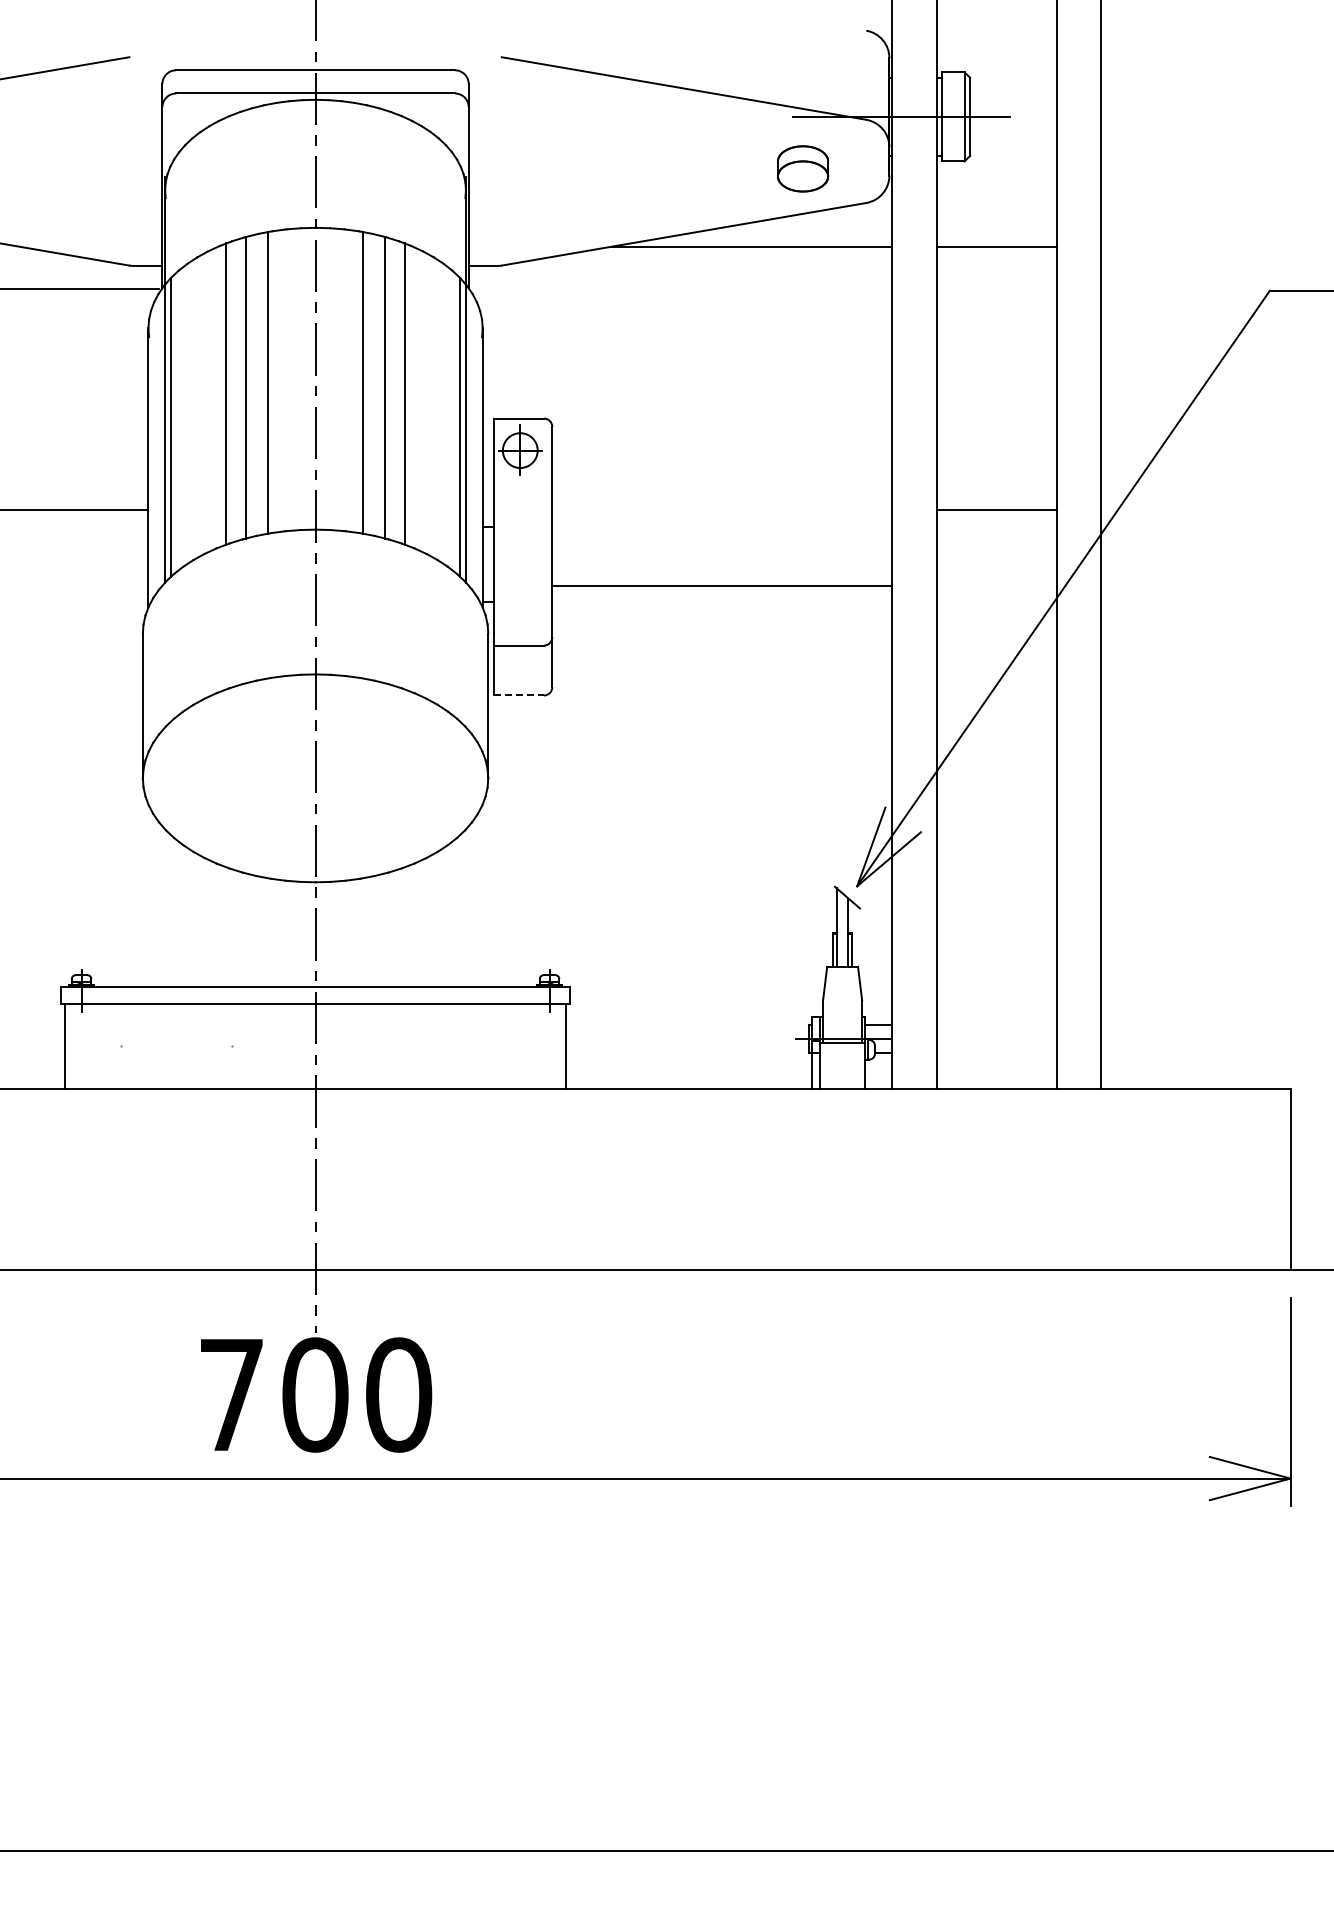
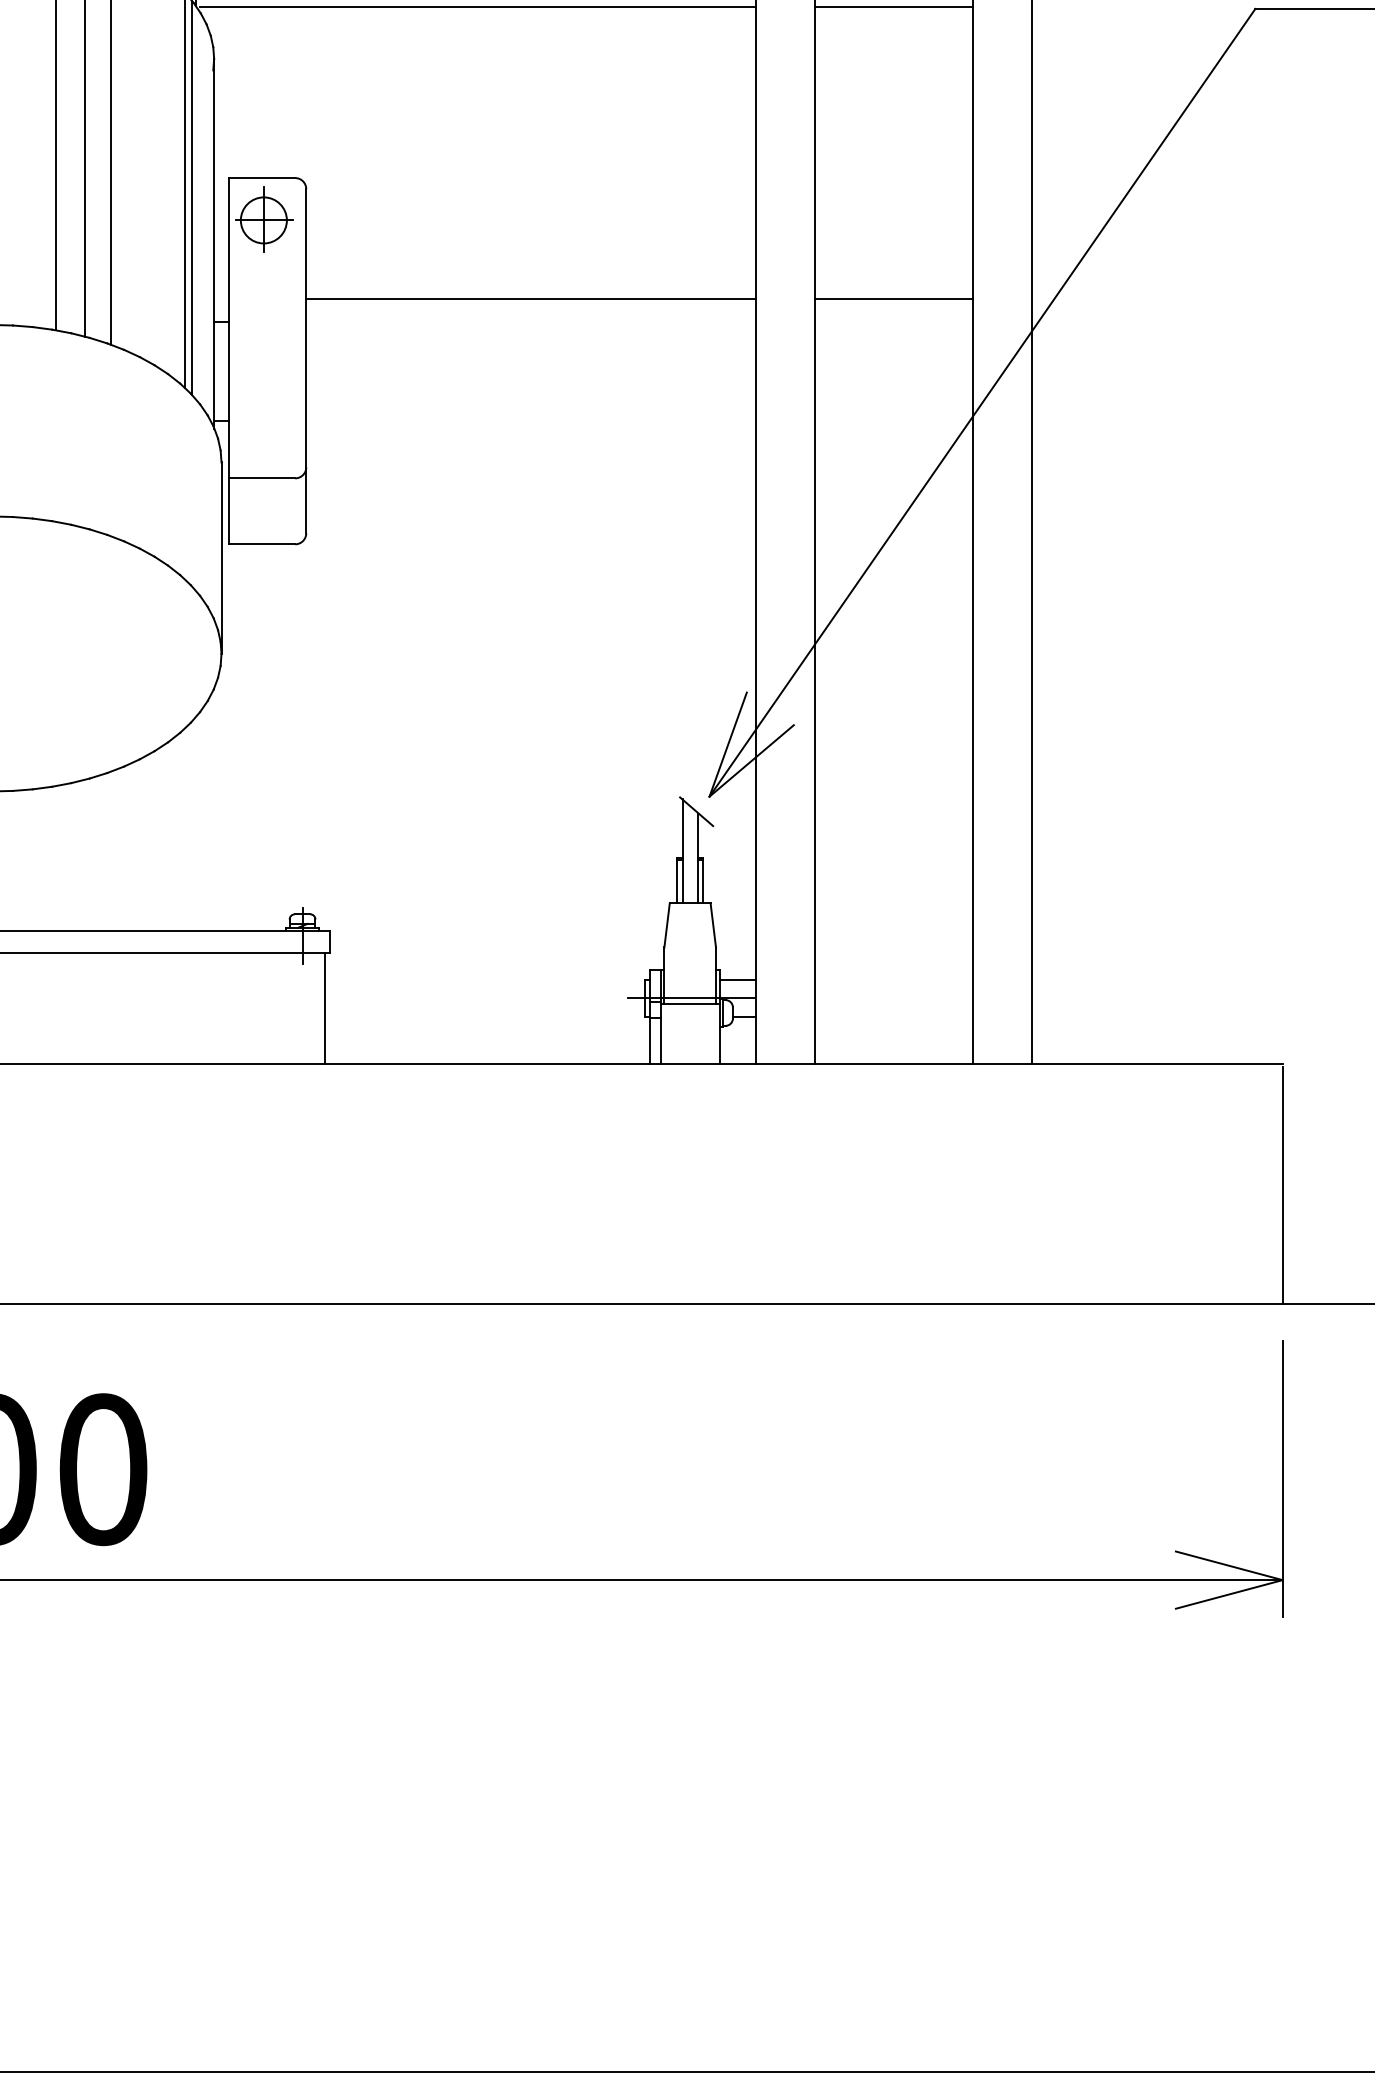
line: (682, 288) -> (478, 6), added
line: (996, 288) -> (893, 6), added
line: (722, 586) -> (531, 299), moved
line: (519, 695) -> (262, 544), dashed -> solid

